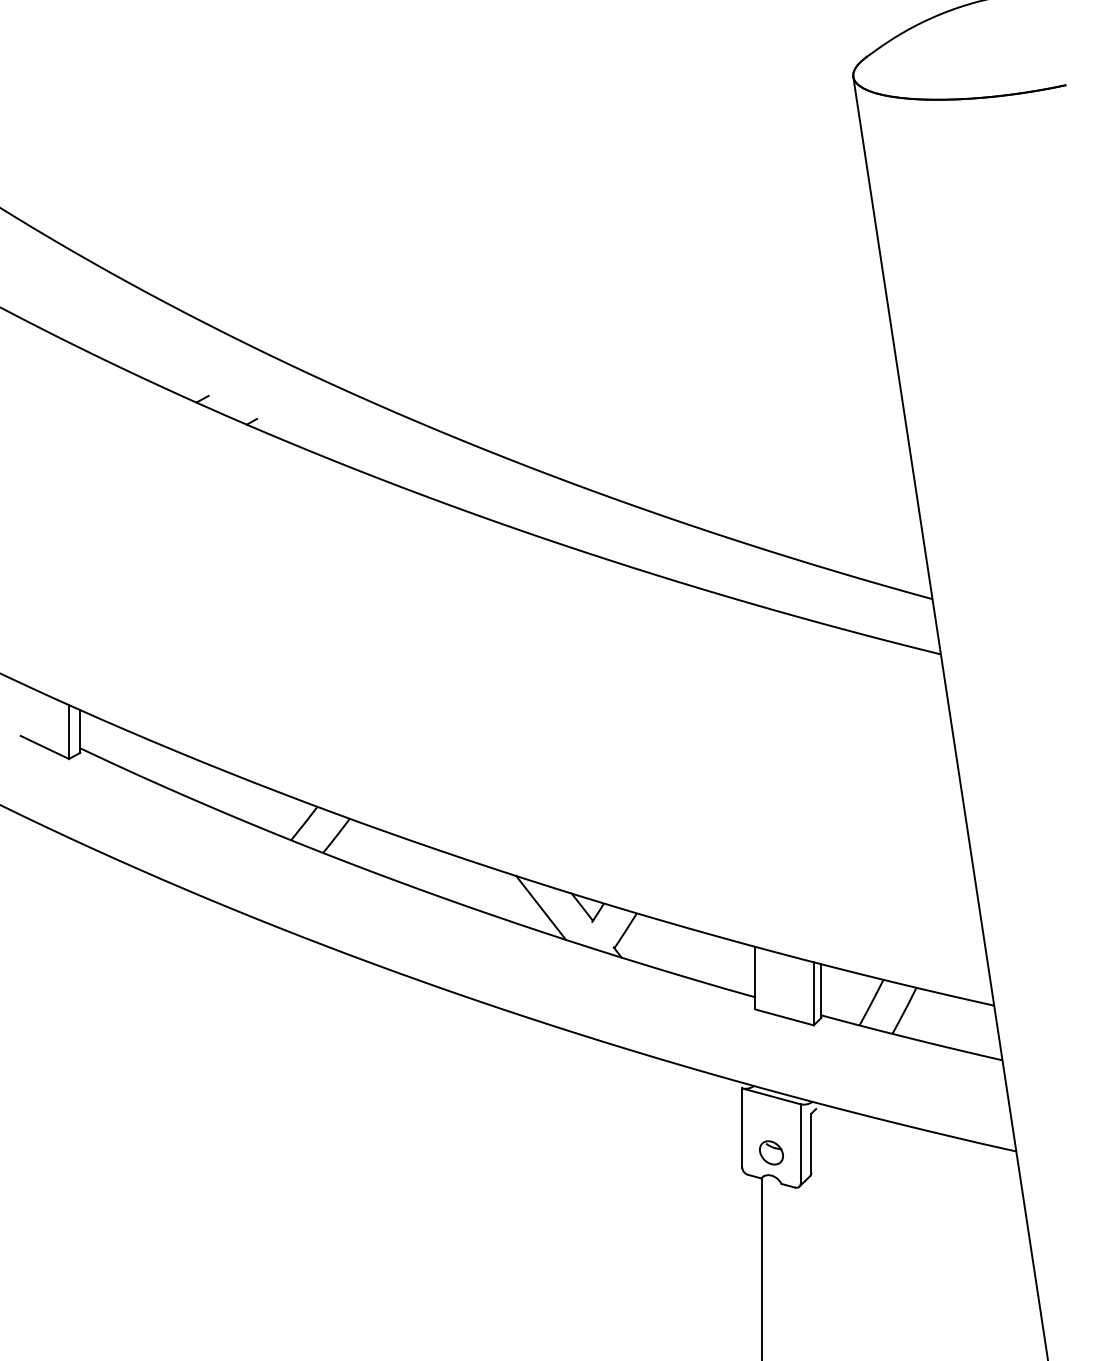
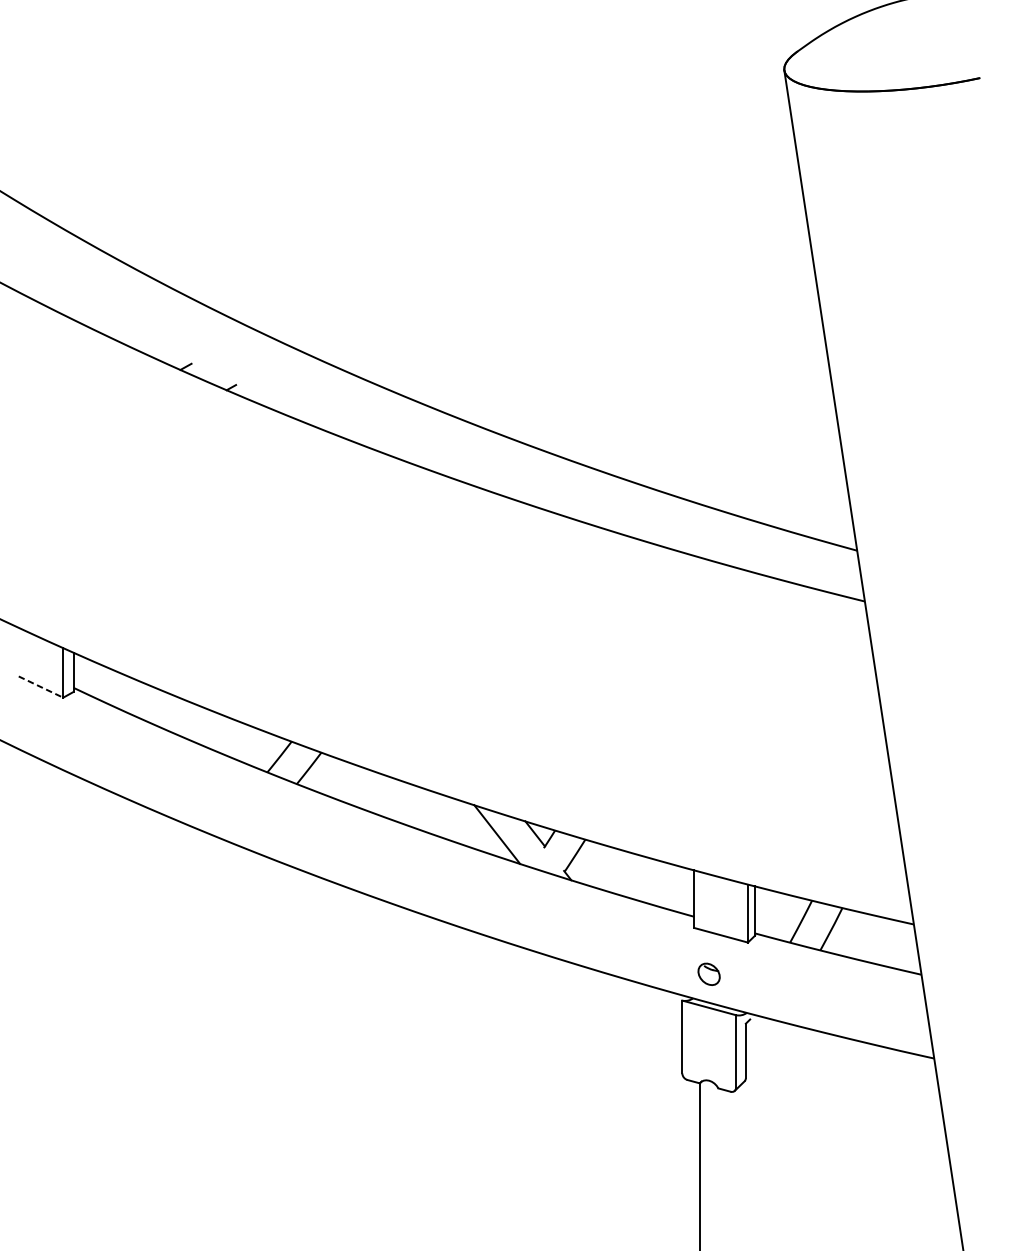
line: (44, 747) -> (40, 687), solid -> dashed
part: (771, 1152) -> (709, 973), moved

